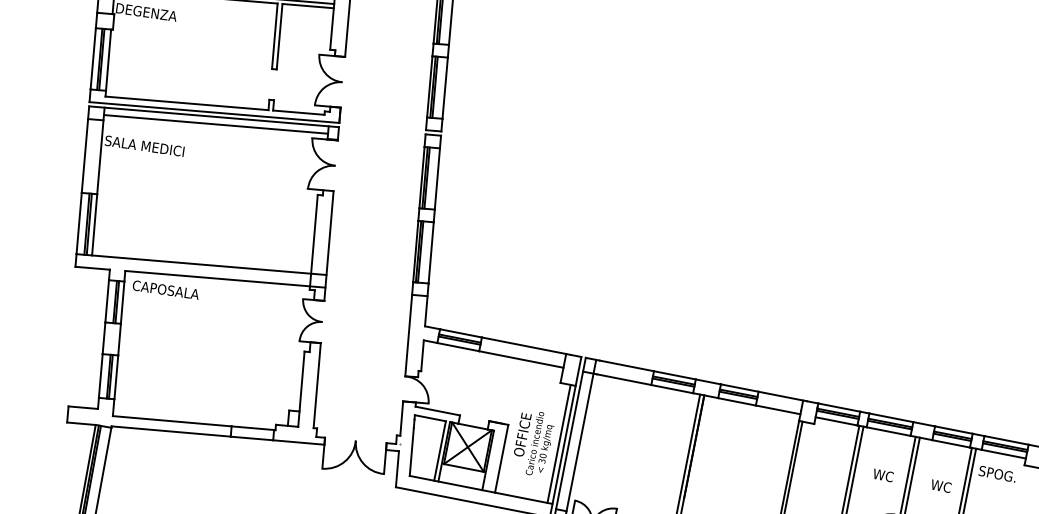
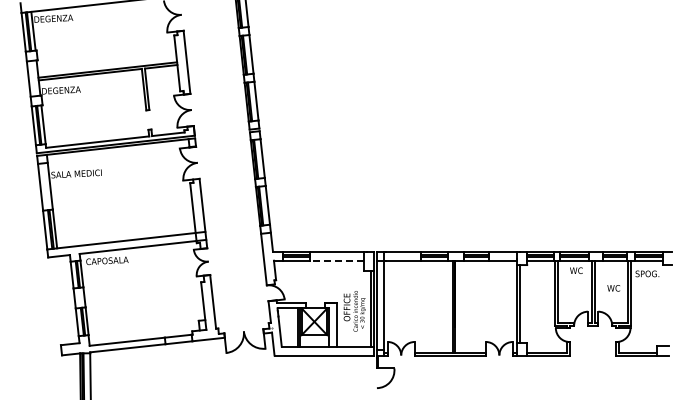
line: (216, 124) -> (118, 151), removed
line: (520, 359) -> (336, 260), solid -> dashed
text: (883, 475) -> (576, 270), moved

